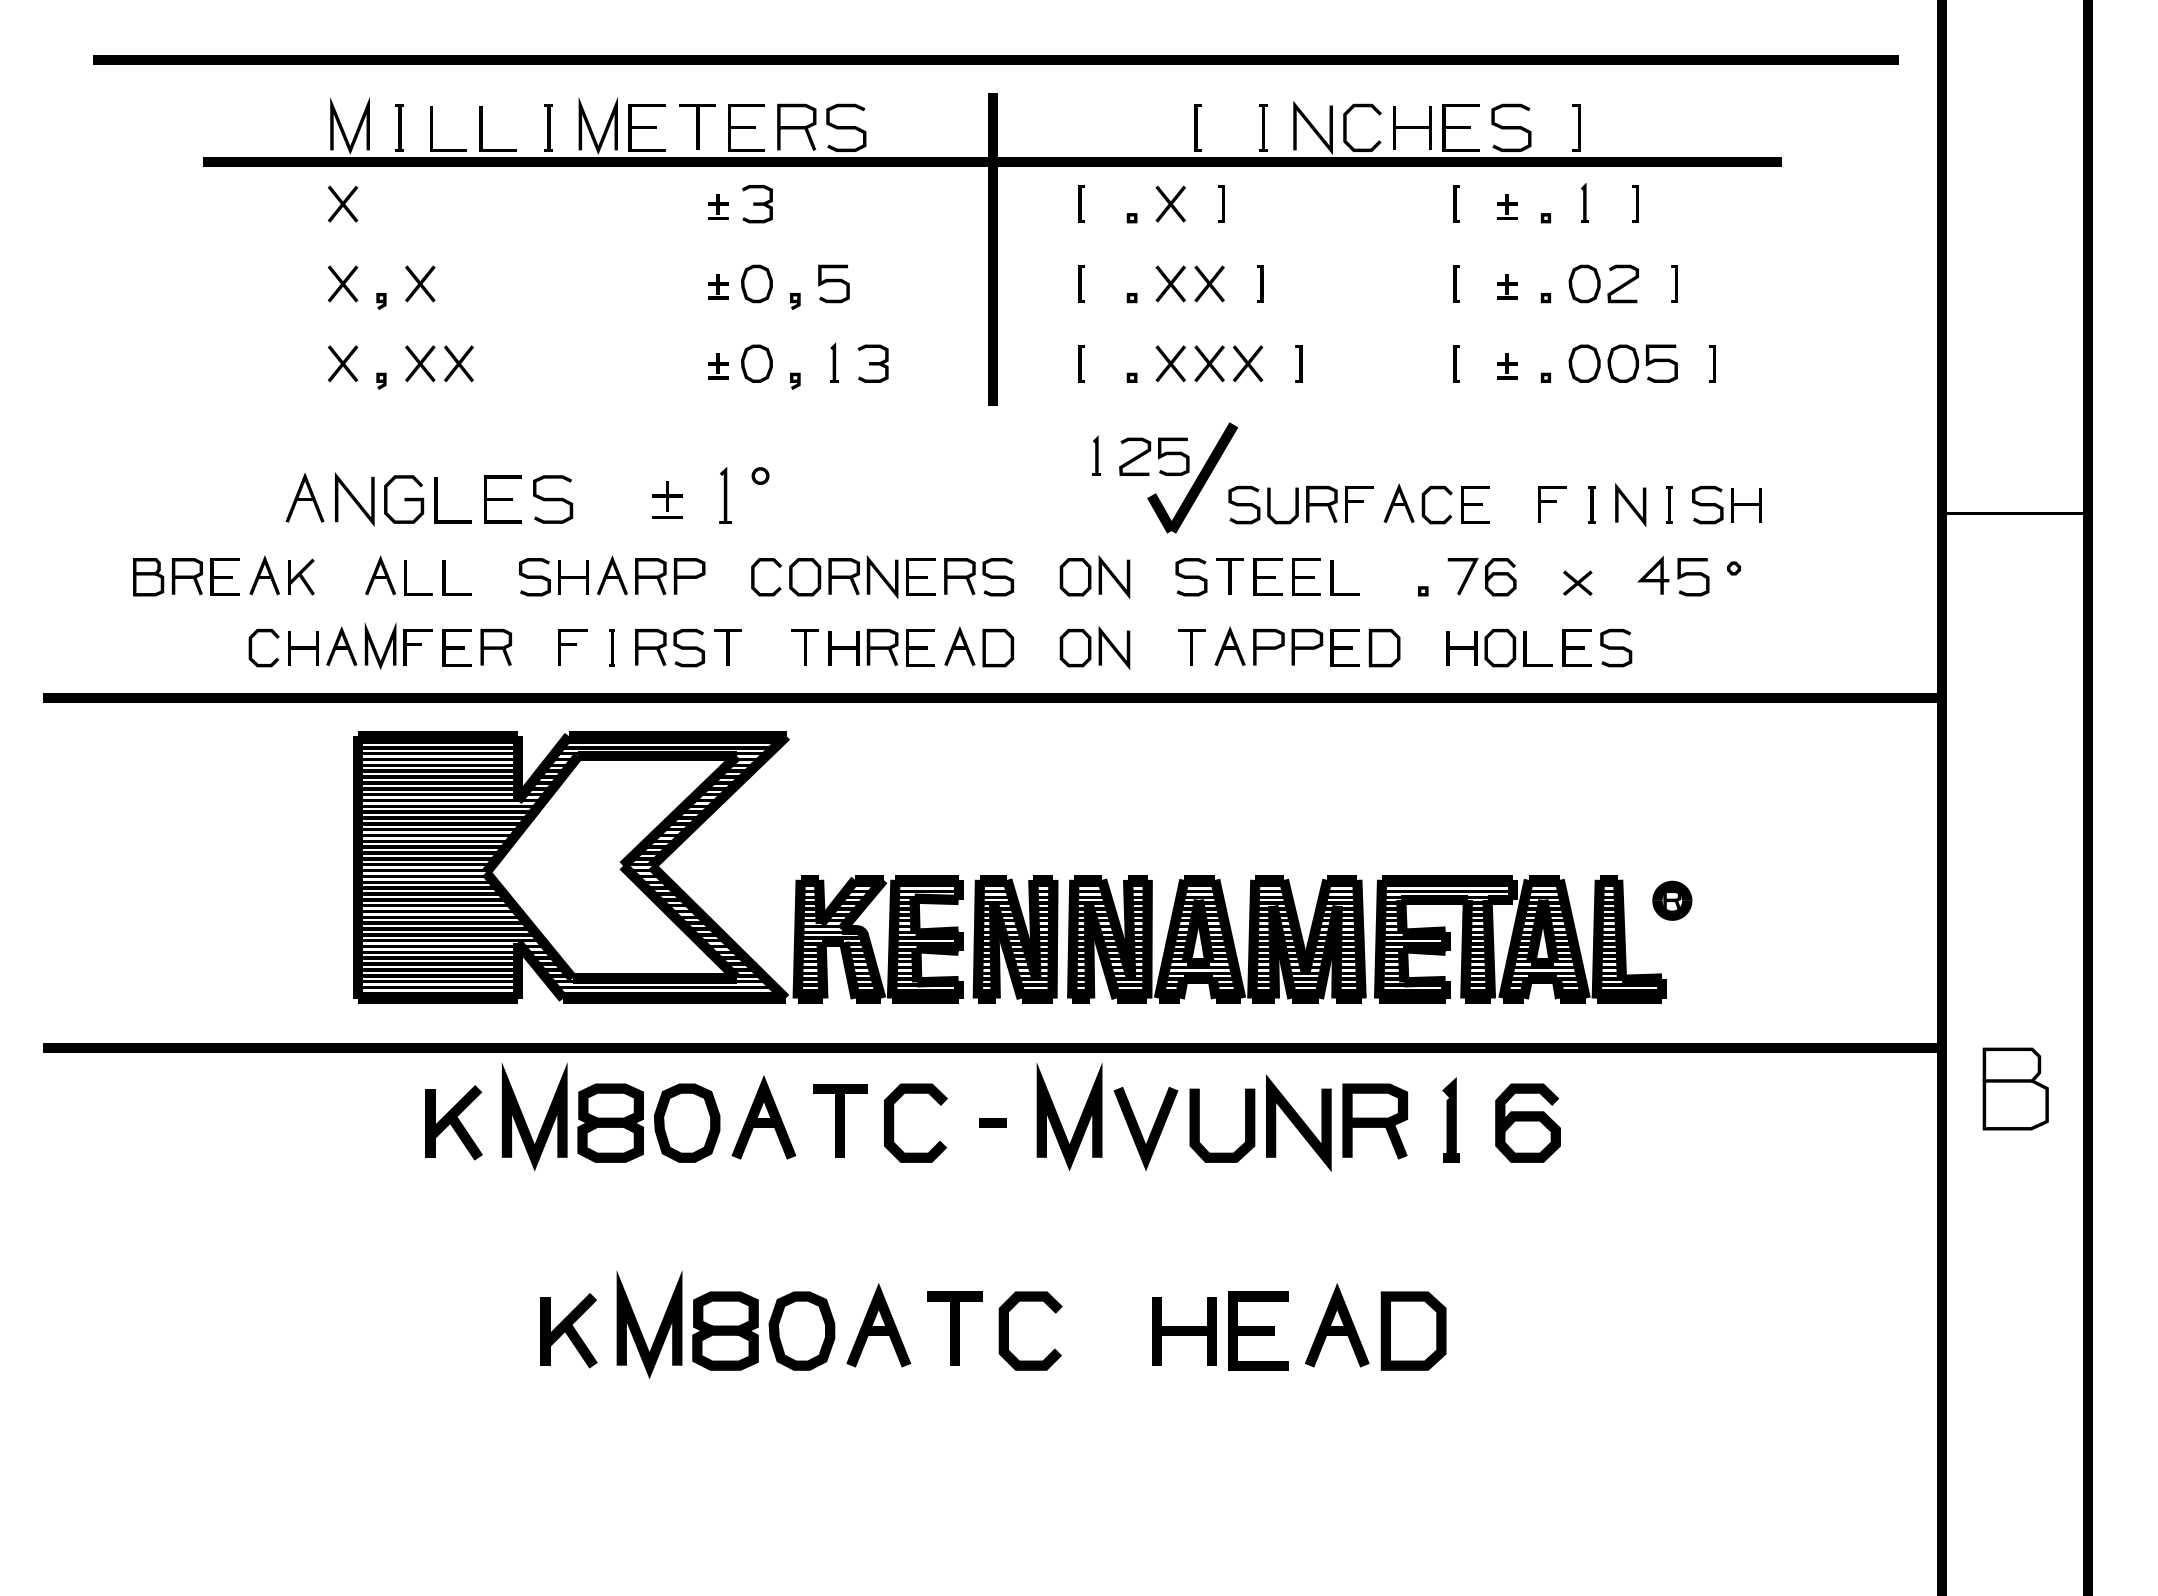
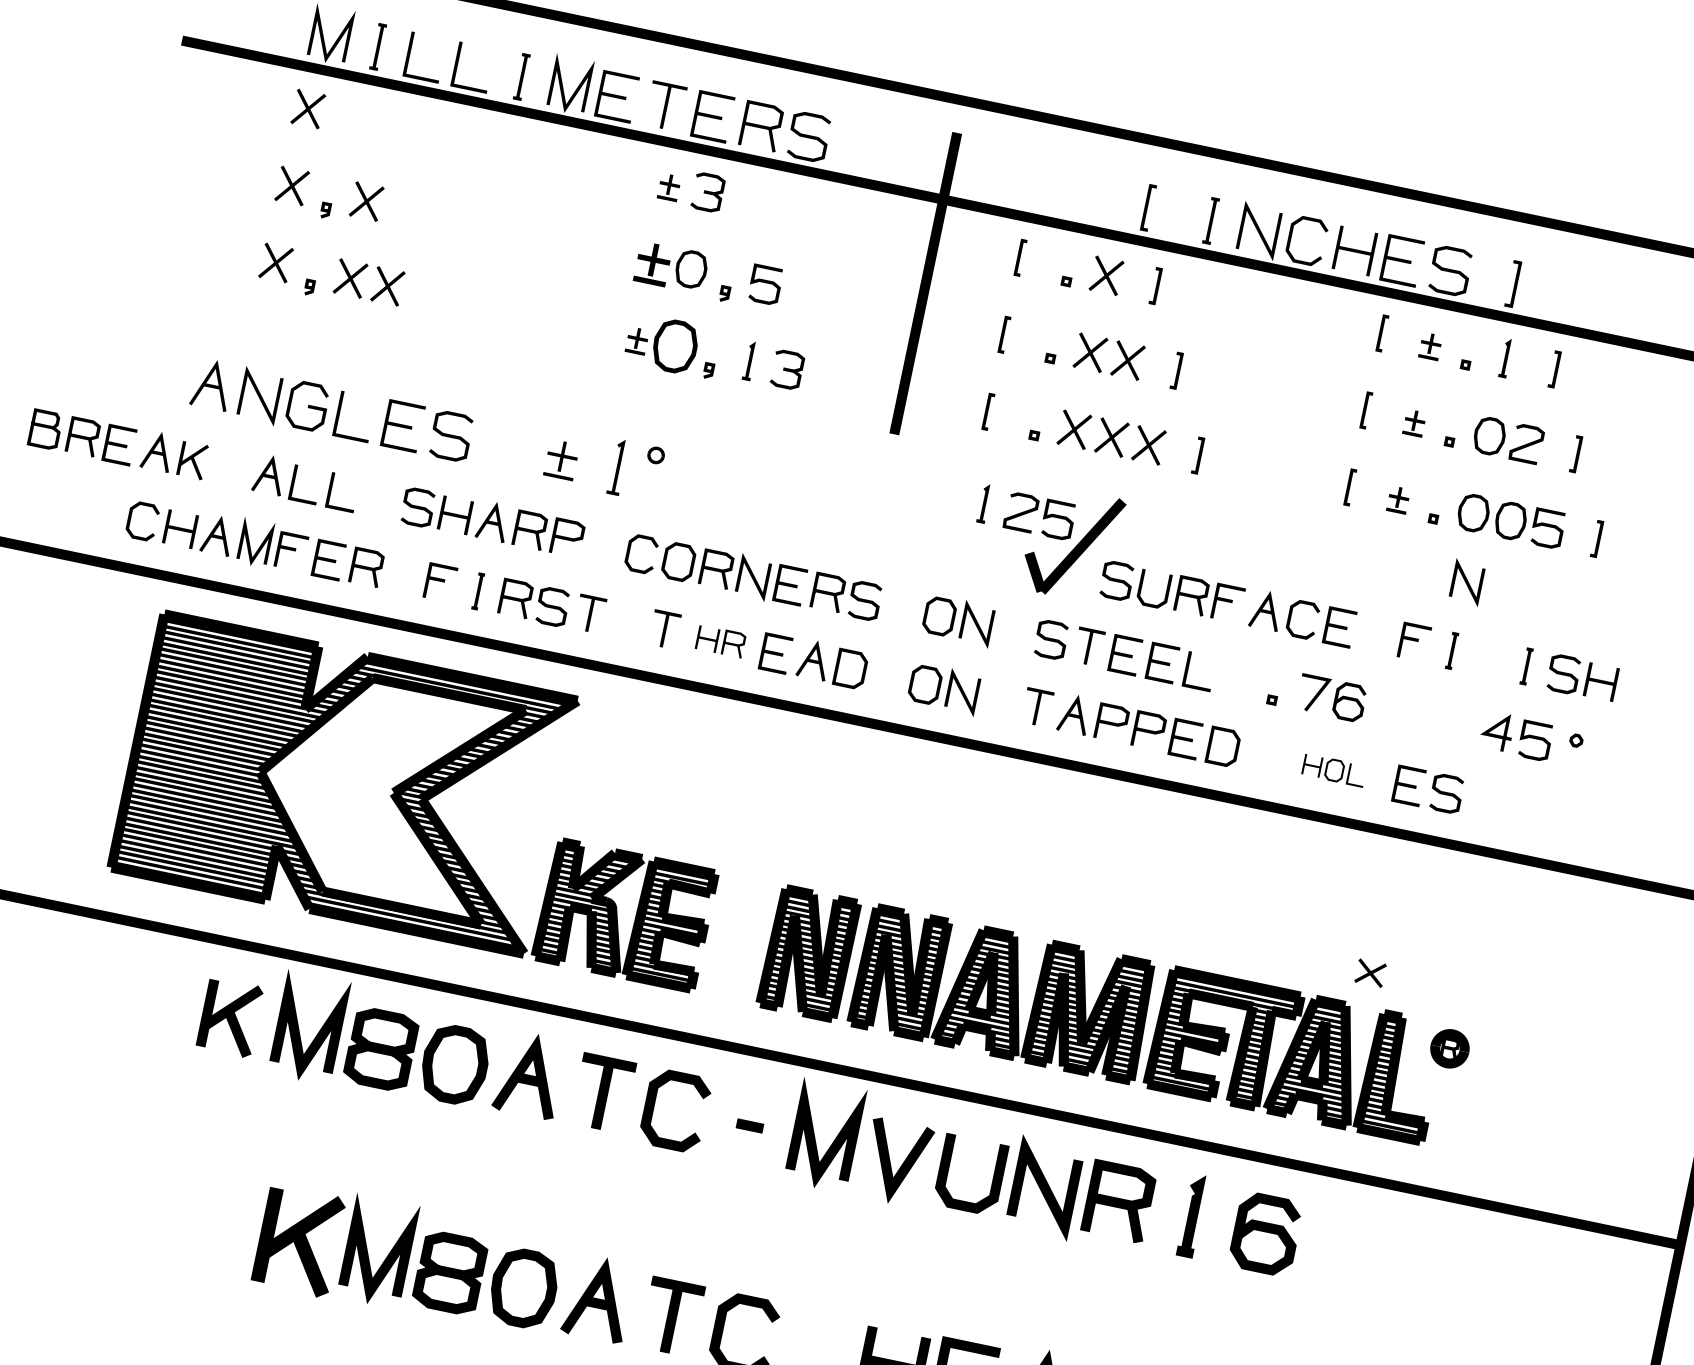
part: (718, 286) -> (653, 264), size x1.6
part: (756, 363) -> (674, 346), size x1.4
line: (1630, 504) -> (1467, 582), moved
part: (1577, 582) -> (1370, 972), moved
part: (863, 647) -> (720, 641), size x0.7
part: (1499, 648) -> (1334, 770), size x0.6
part: (658, 867) -> (427, 801), moved
part: (568, 1330) -> (298, 1240), size x1.4

